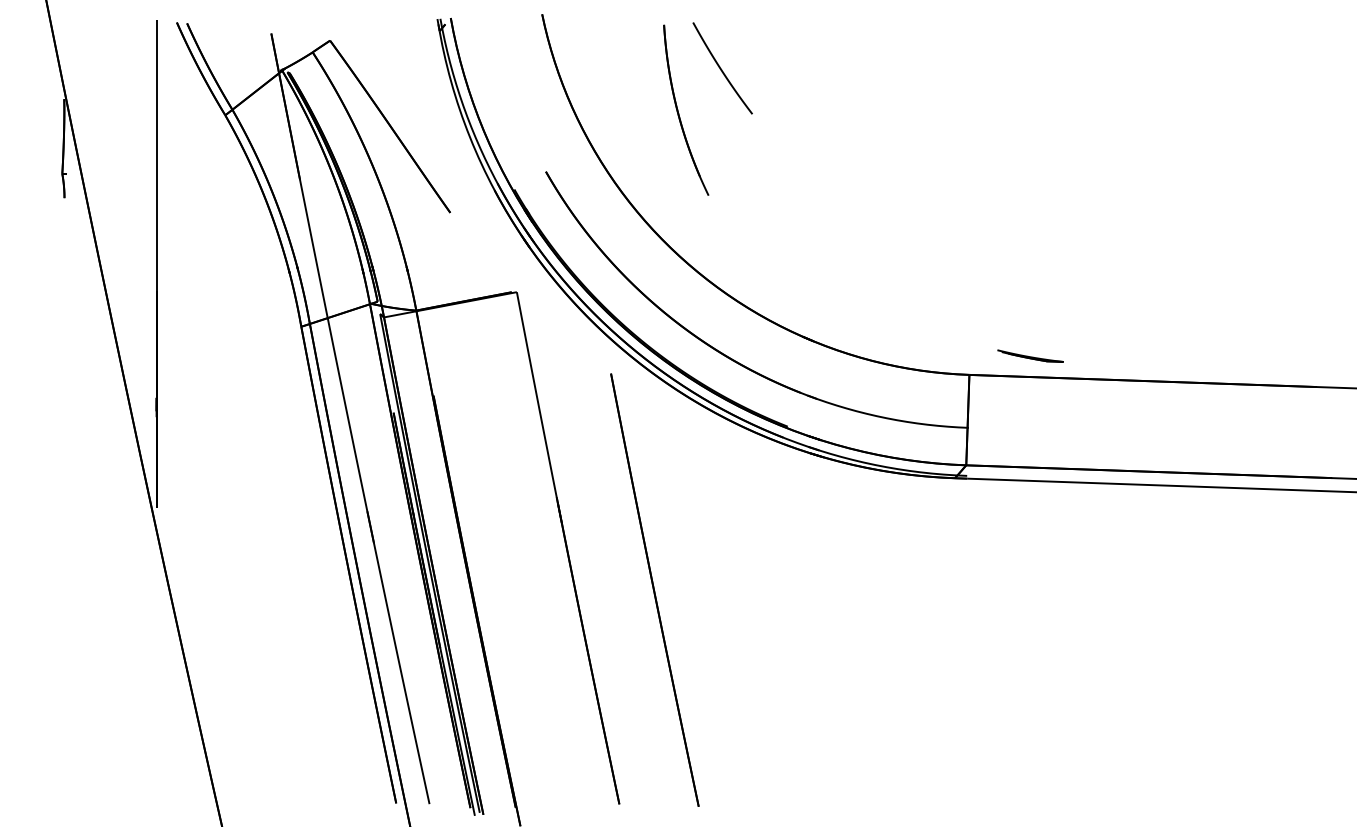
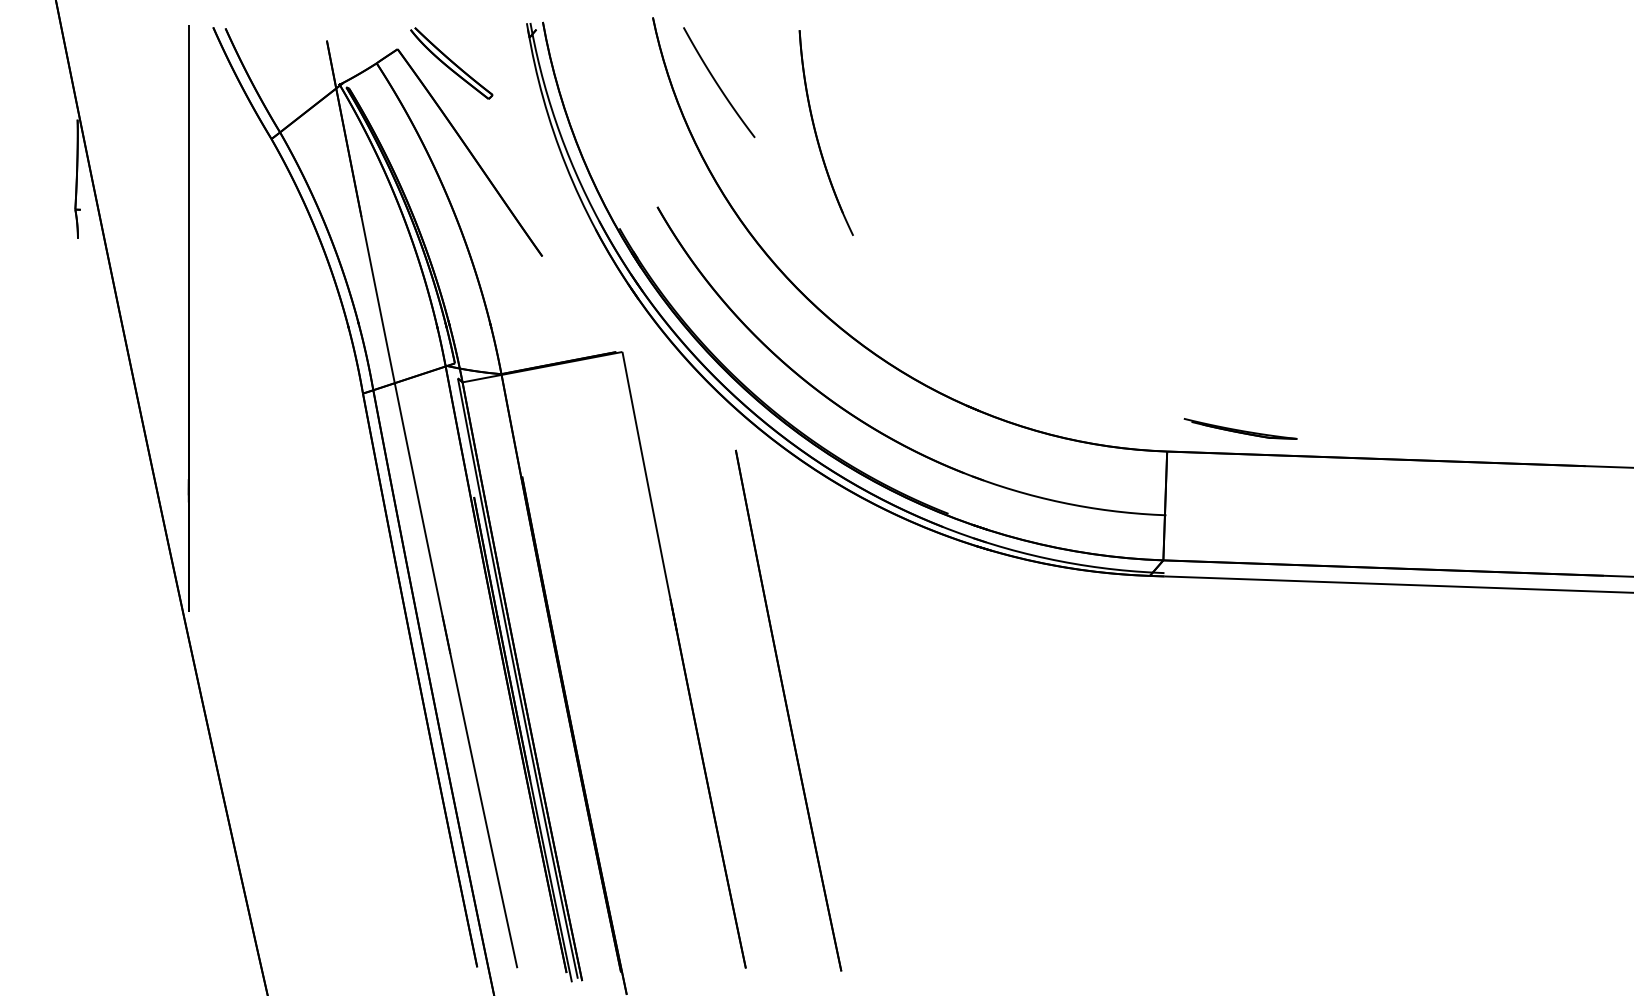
part: (374, 52) -> (451, 63), added
curve: (721, 68) -> (717, 82), moved
part: (1030, 355) -> (1240, 428), size x1.43

